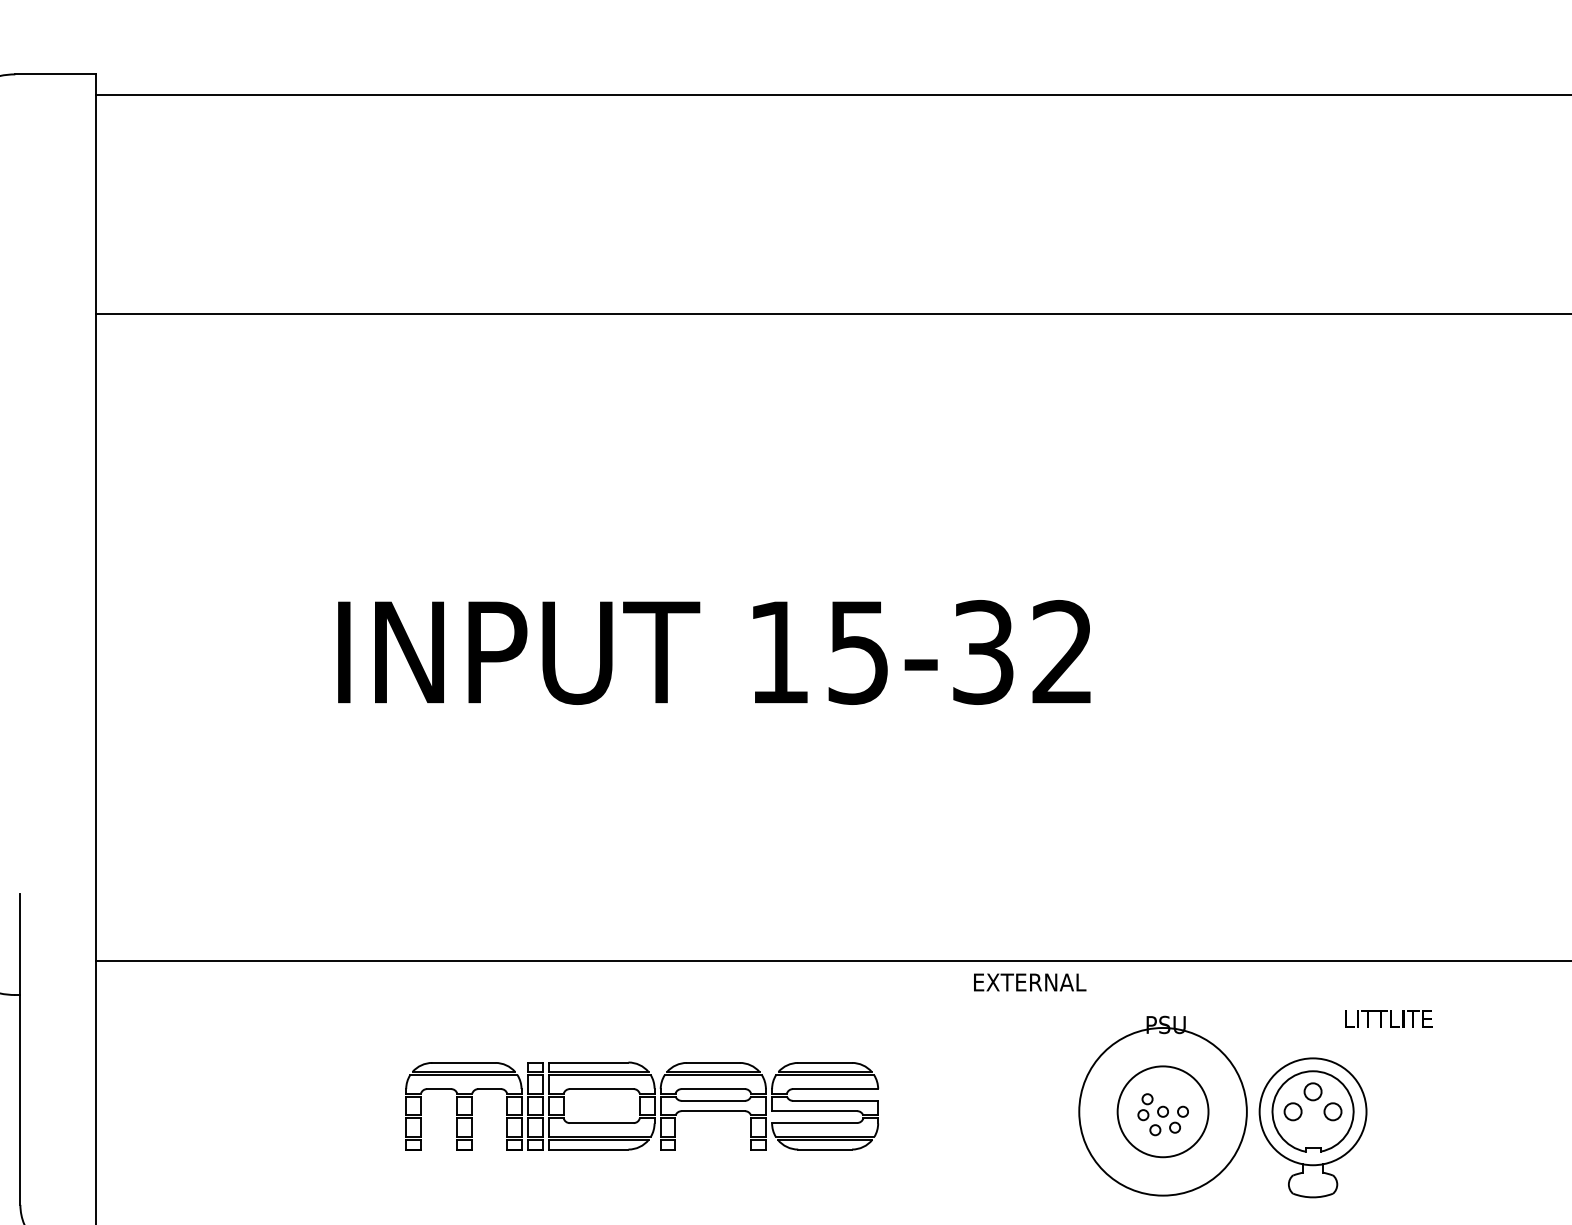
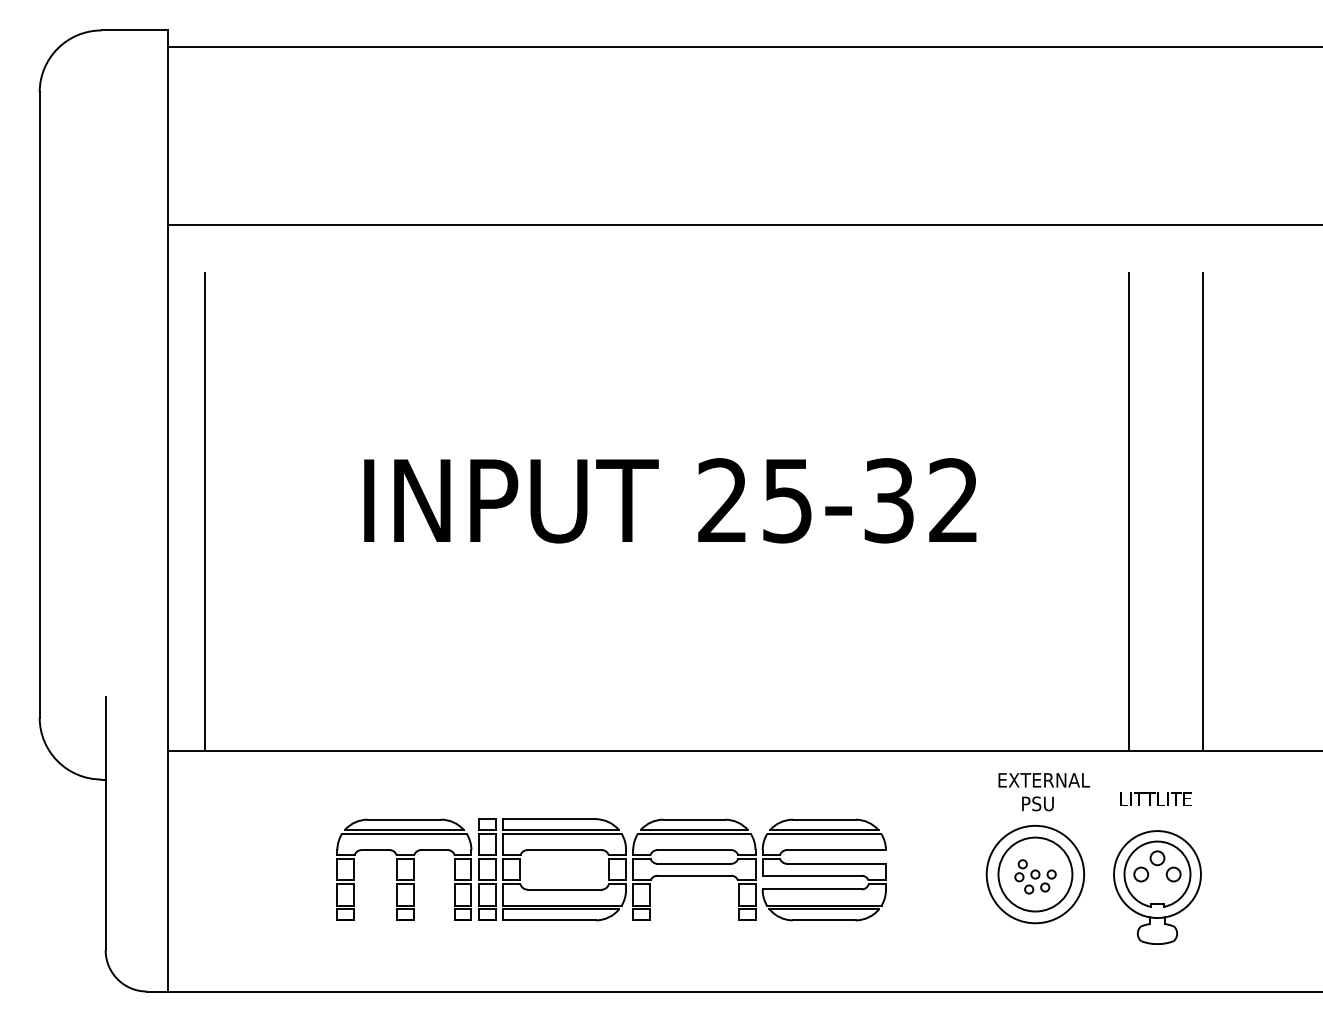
text: (778, 650) -> (722, 499), 15-32 -> 25-32
line: (141, 666) -> (204, 512), added
line: (1277, 666) -> (1128, 512), added
line: (1368, 666) -> (1202, 512), added
text: (1030, 982) -> (1044, 780), moved
text: (1388, 1018) -> (1155, 798), moved
part: (642, 1105) -> (611, 869), size x1.43
circle: (1163, 1111) -> (1035, 874), size x0.71

